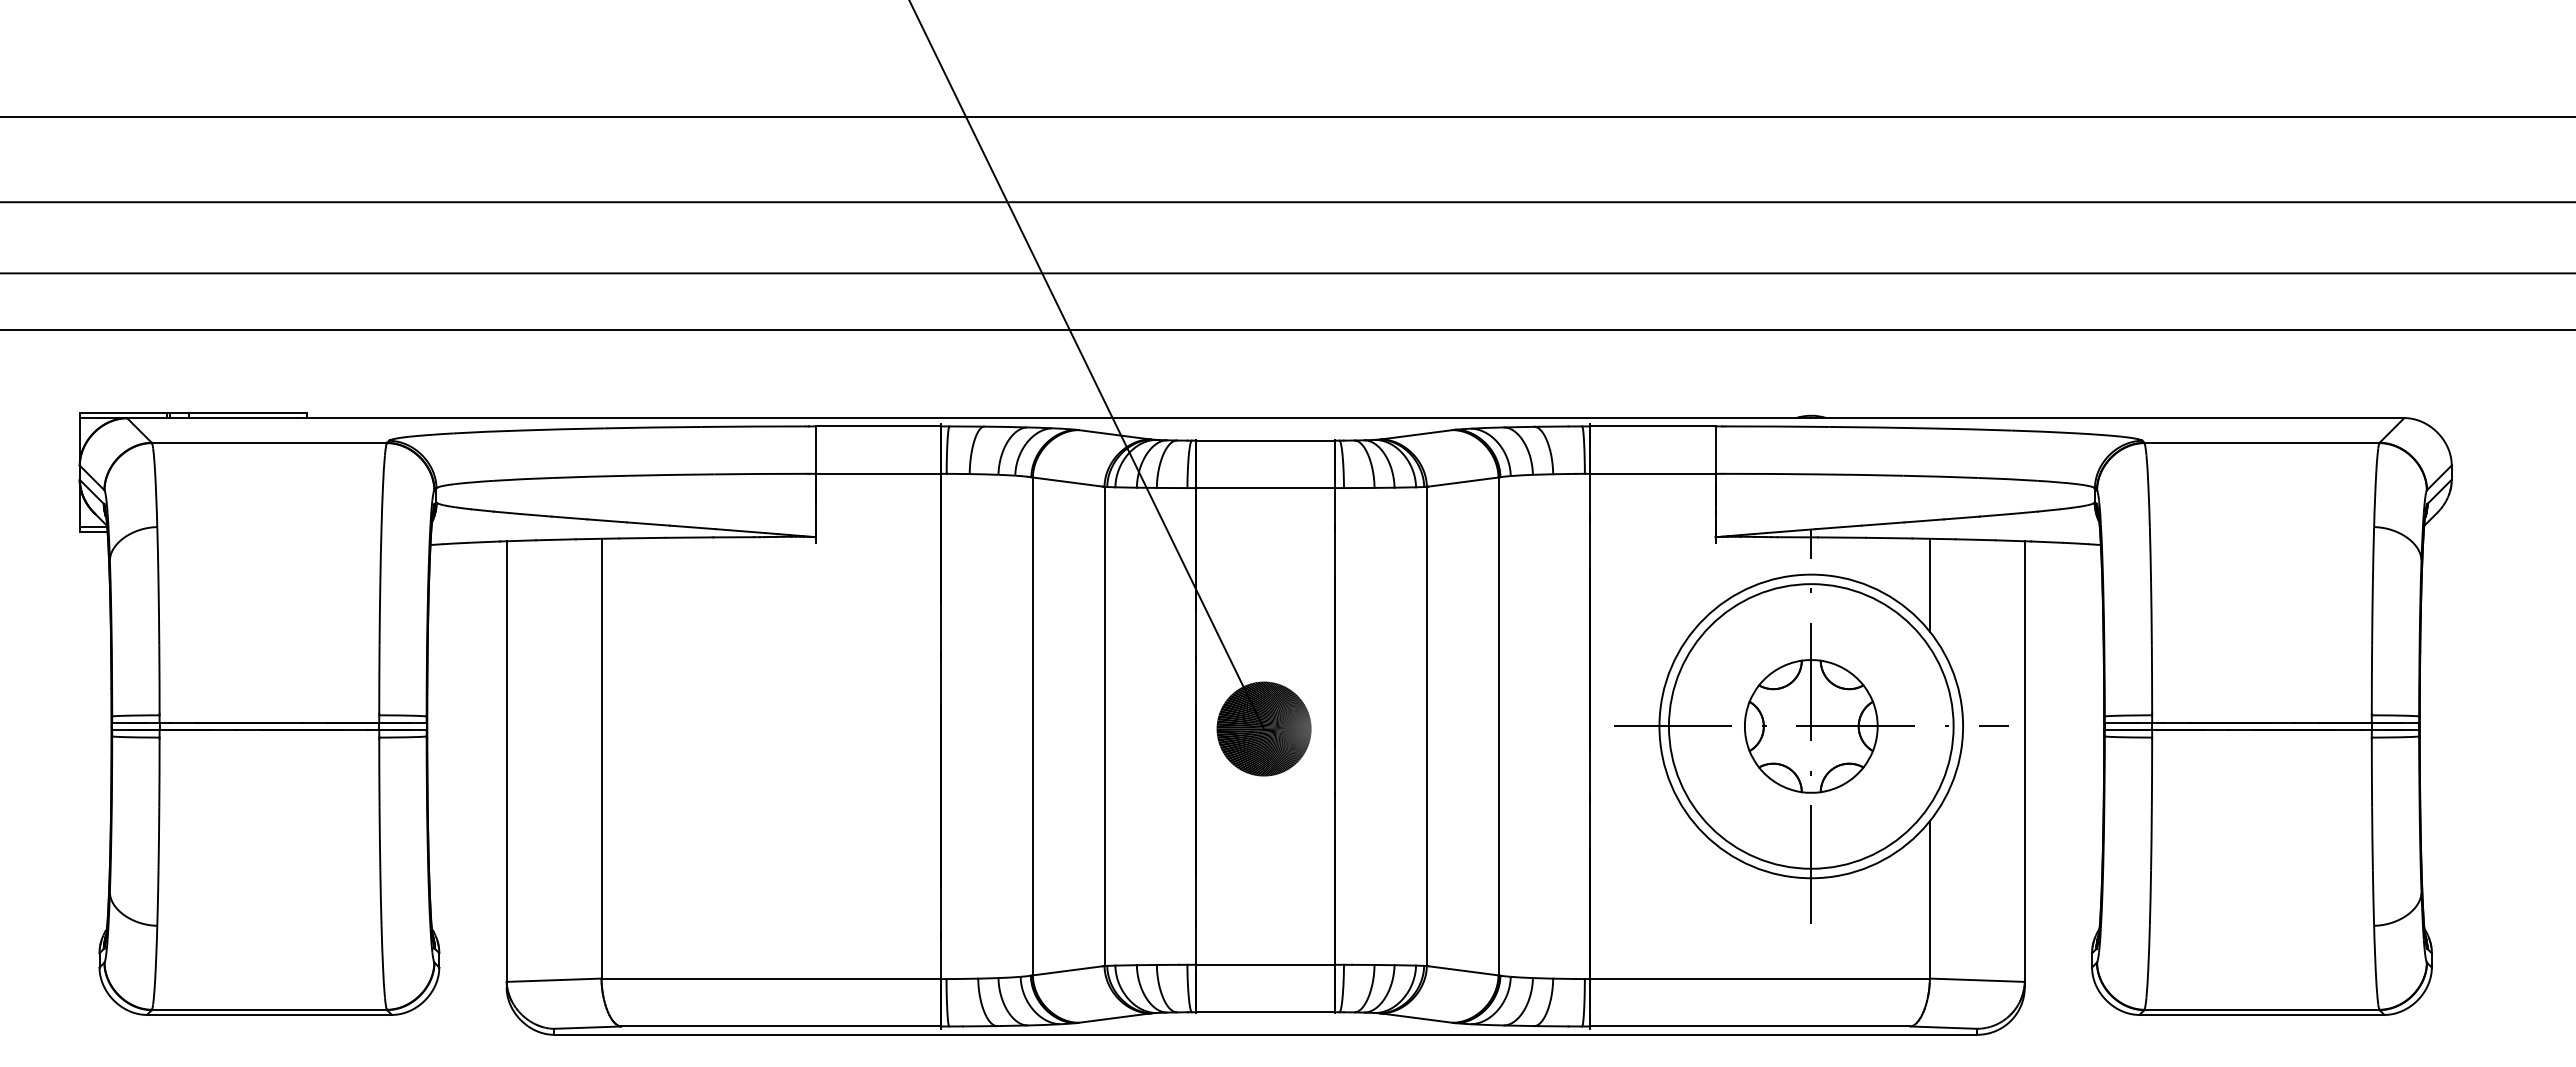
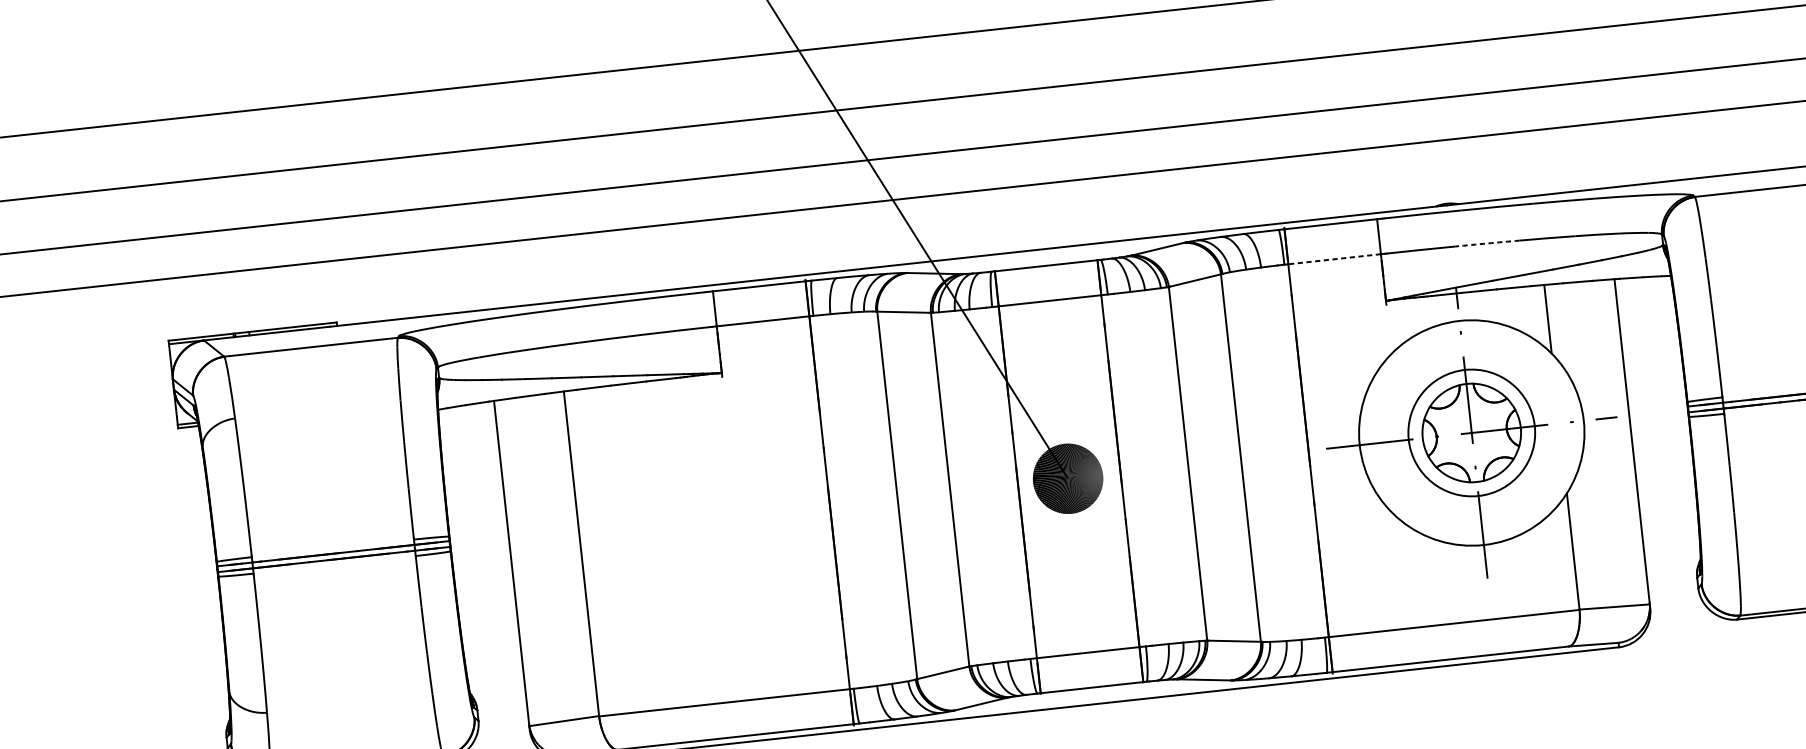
line: (1652, 473) -> (1334, 259), solid -> dashed
arc: (1860, 474) -> (1487, 243), solid -> dashed
circle: (1810, 726) -> (1471, 433), size x0.6

